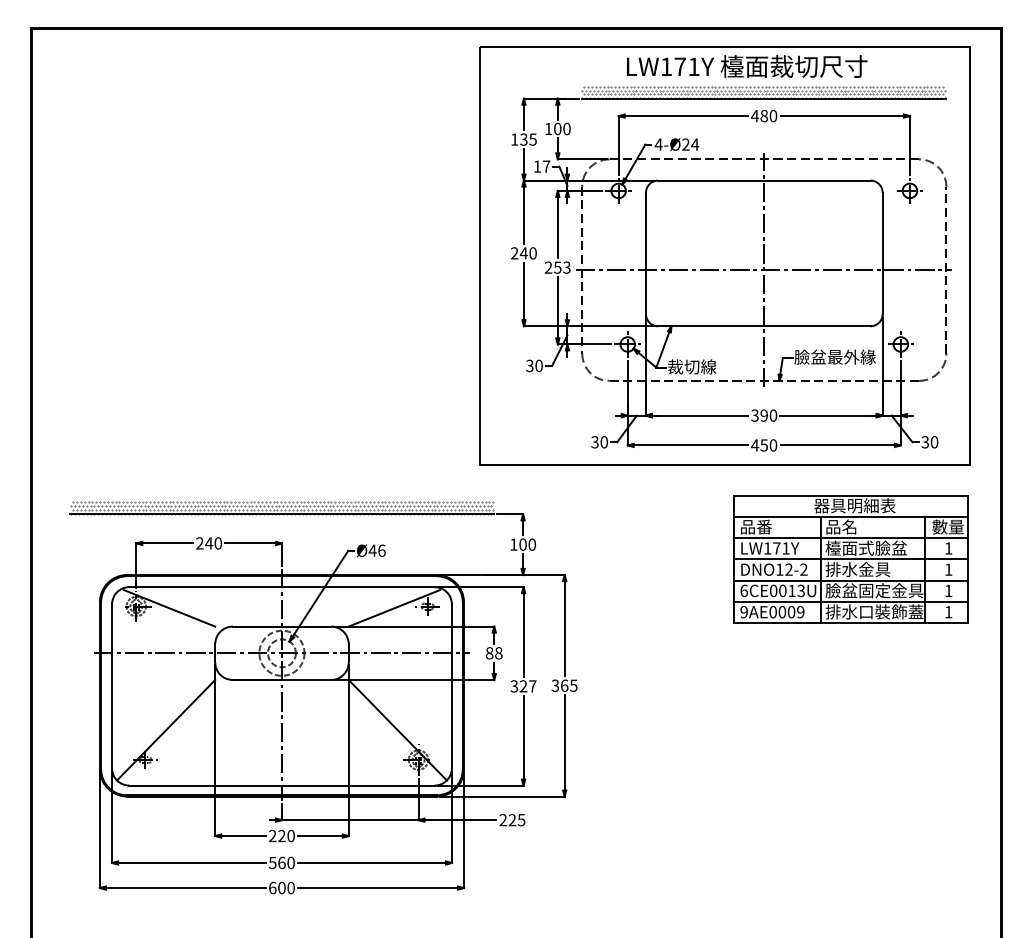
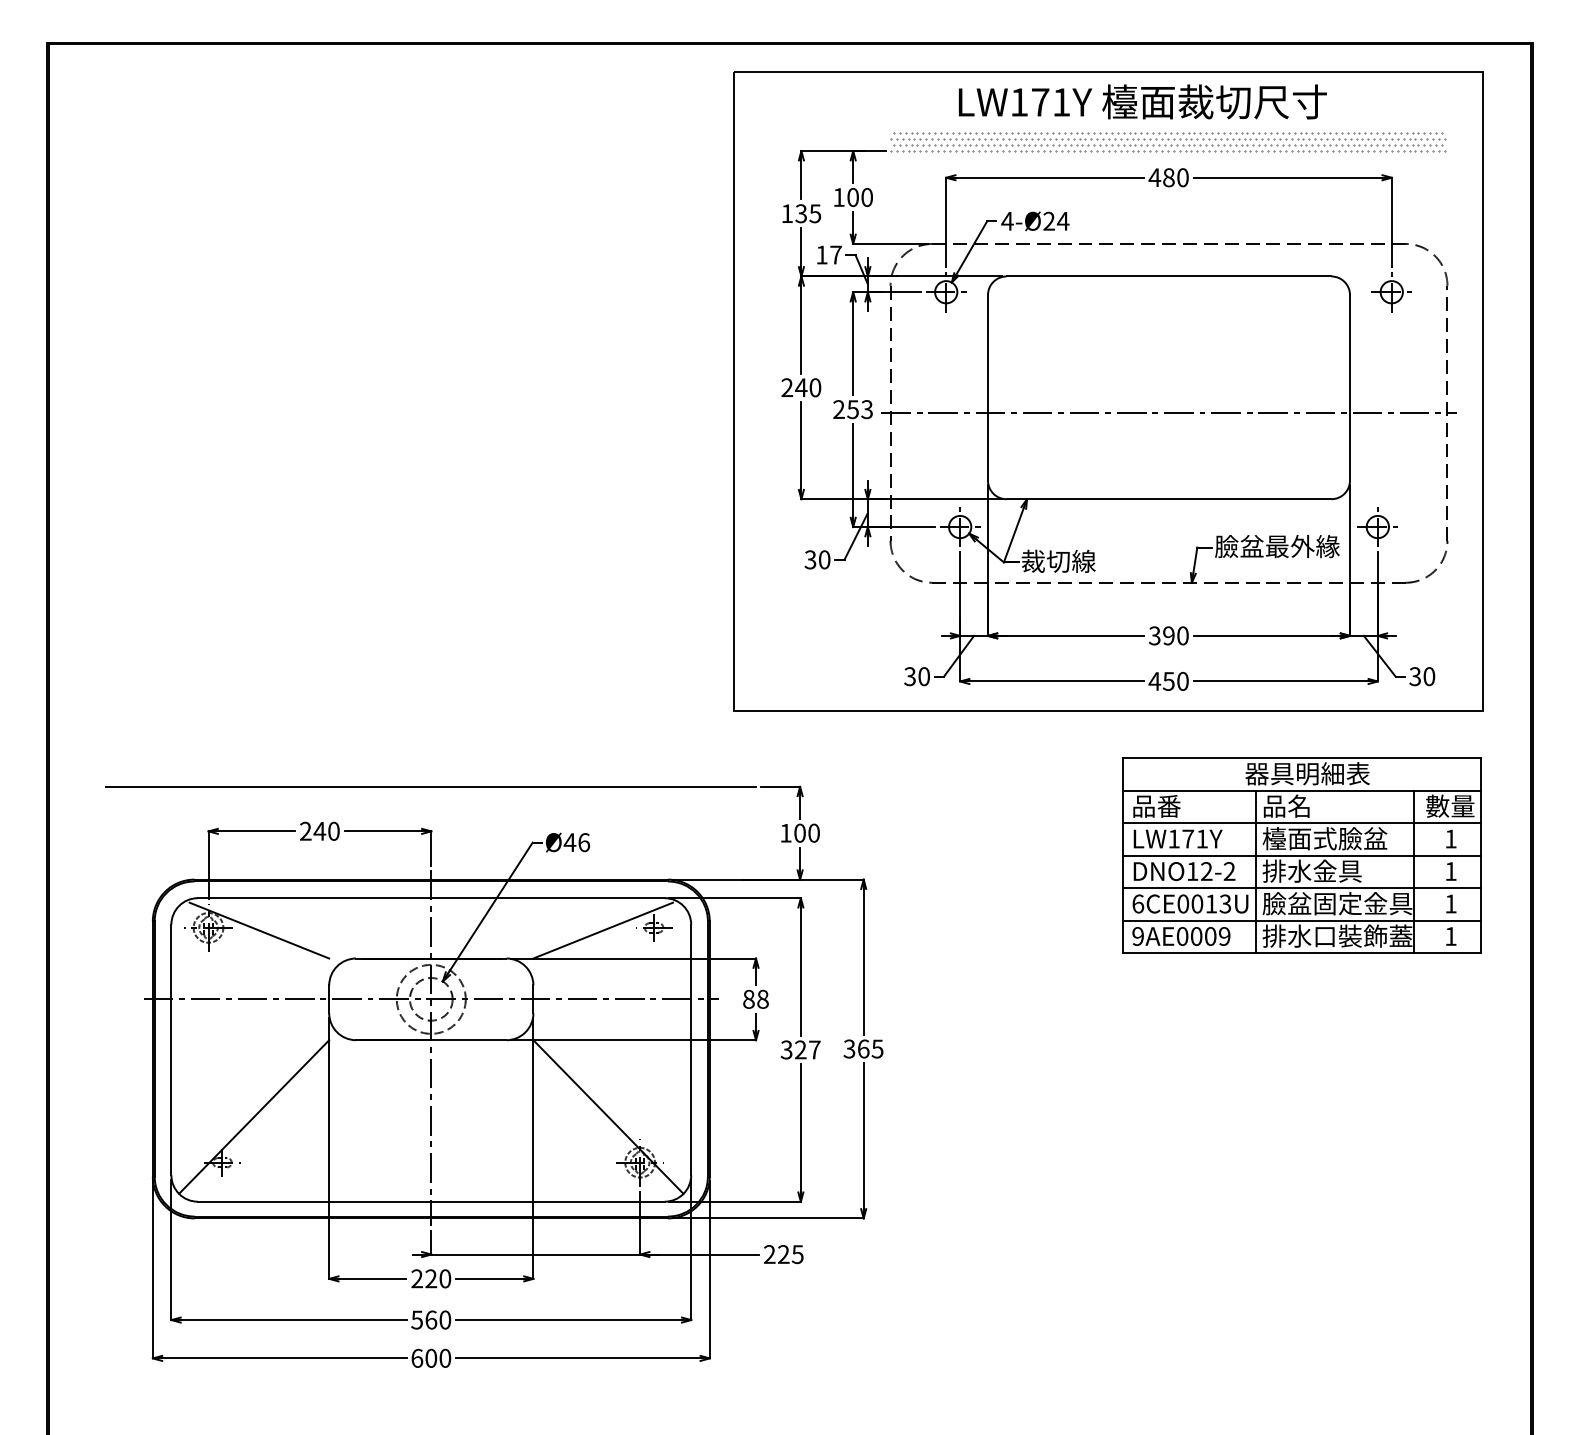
line: (764, 98) -> (1169, 150), removed
line: (764, 269) -> (1169, 412), removed
hatch: (282, 507) -> (432, 776), removed

